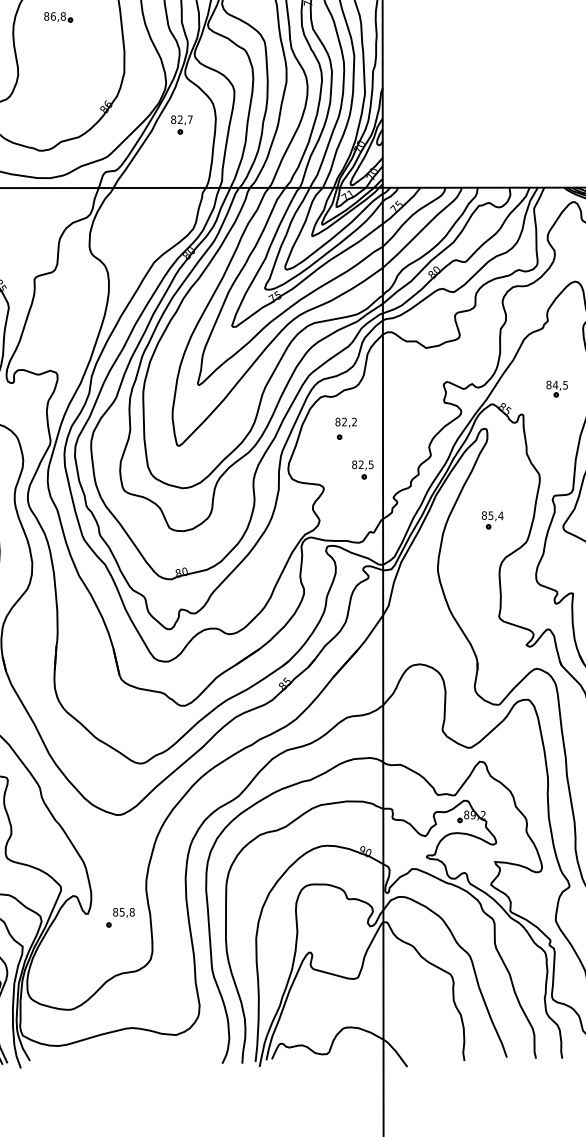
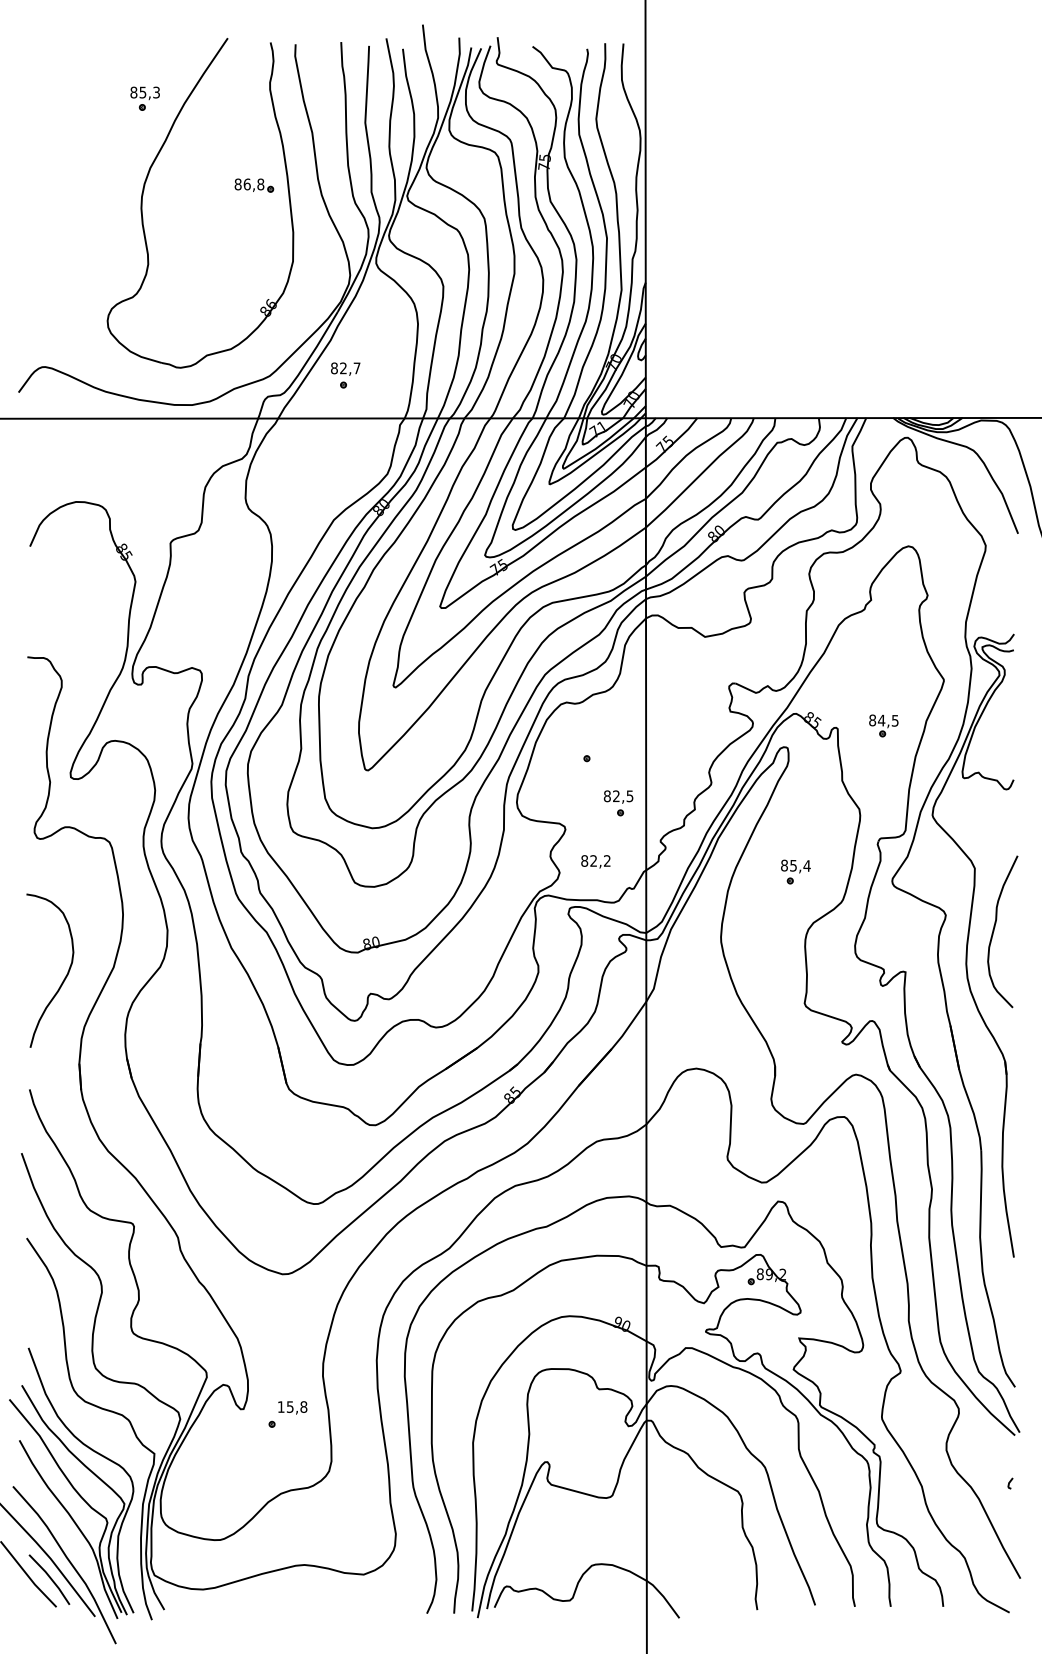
part: (58, 17) -> (254, 185), moved
part: (181, 124) -> (345, 375), moved
part: (556, 388) -> (883, 725), moved
text: (345, 422) -> (595, 861), moved
text: (115, 911) -> (280, 1406), 85,8 -> 15,8

